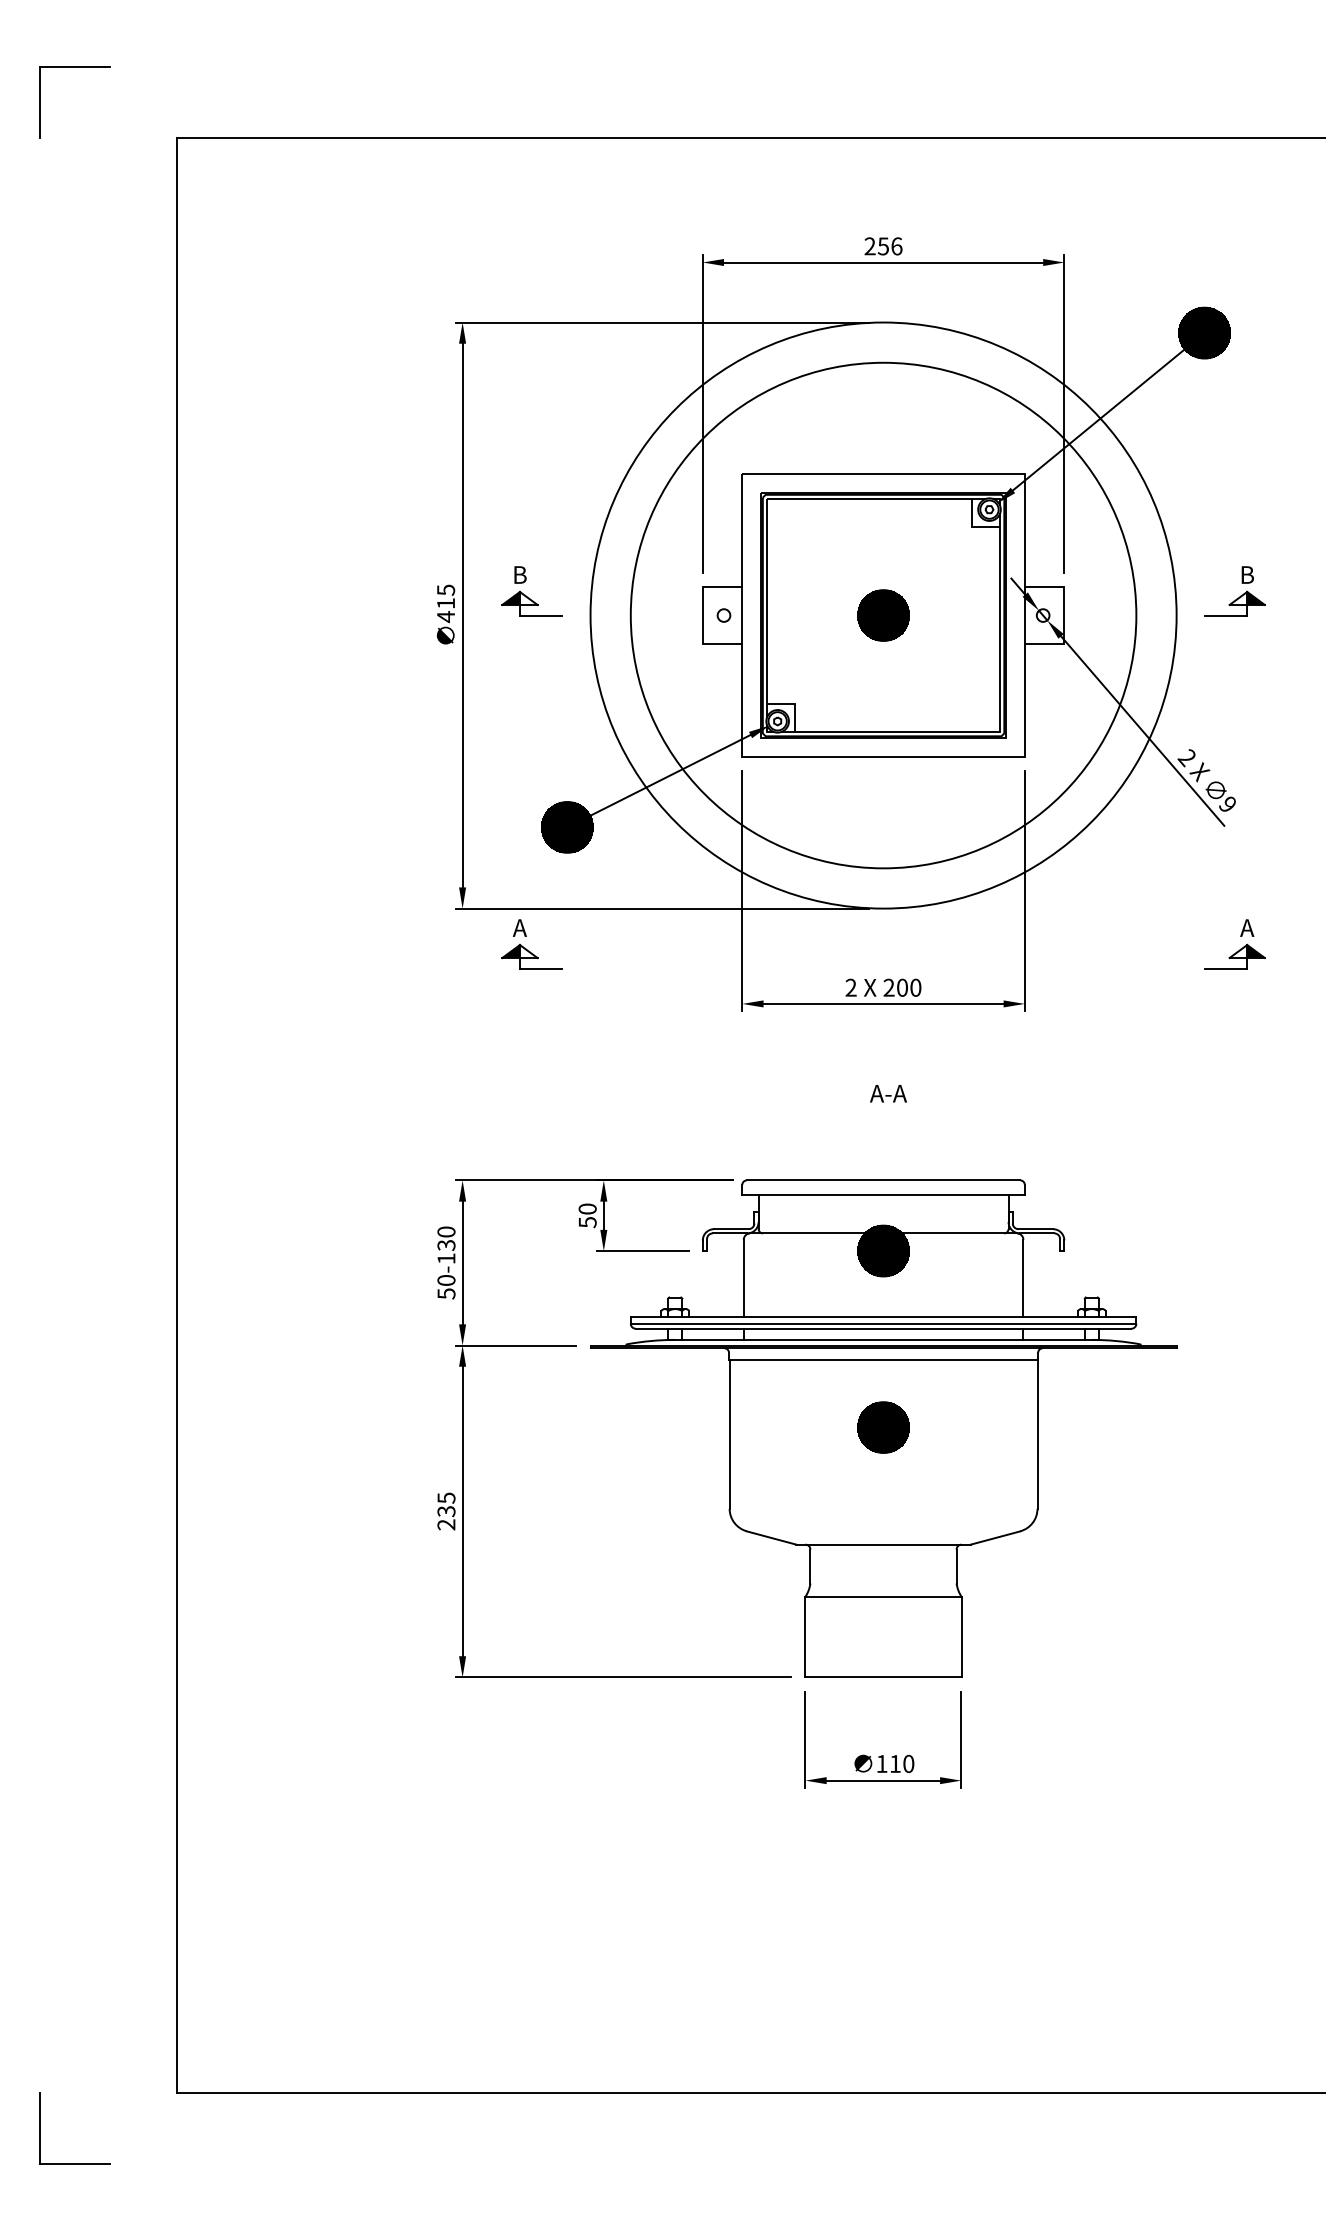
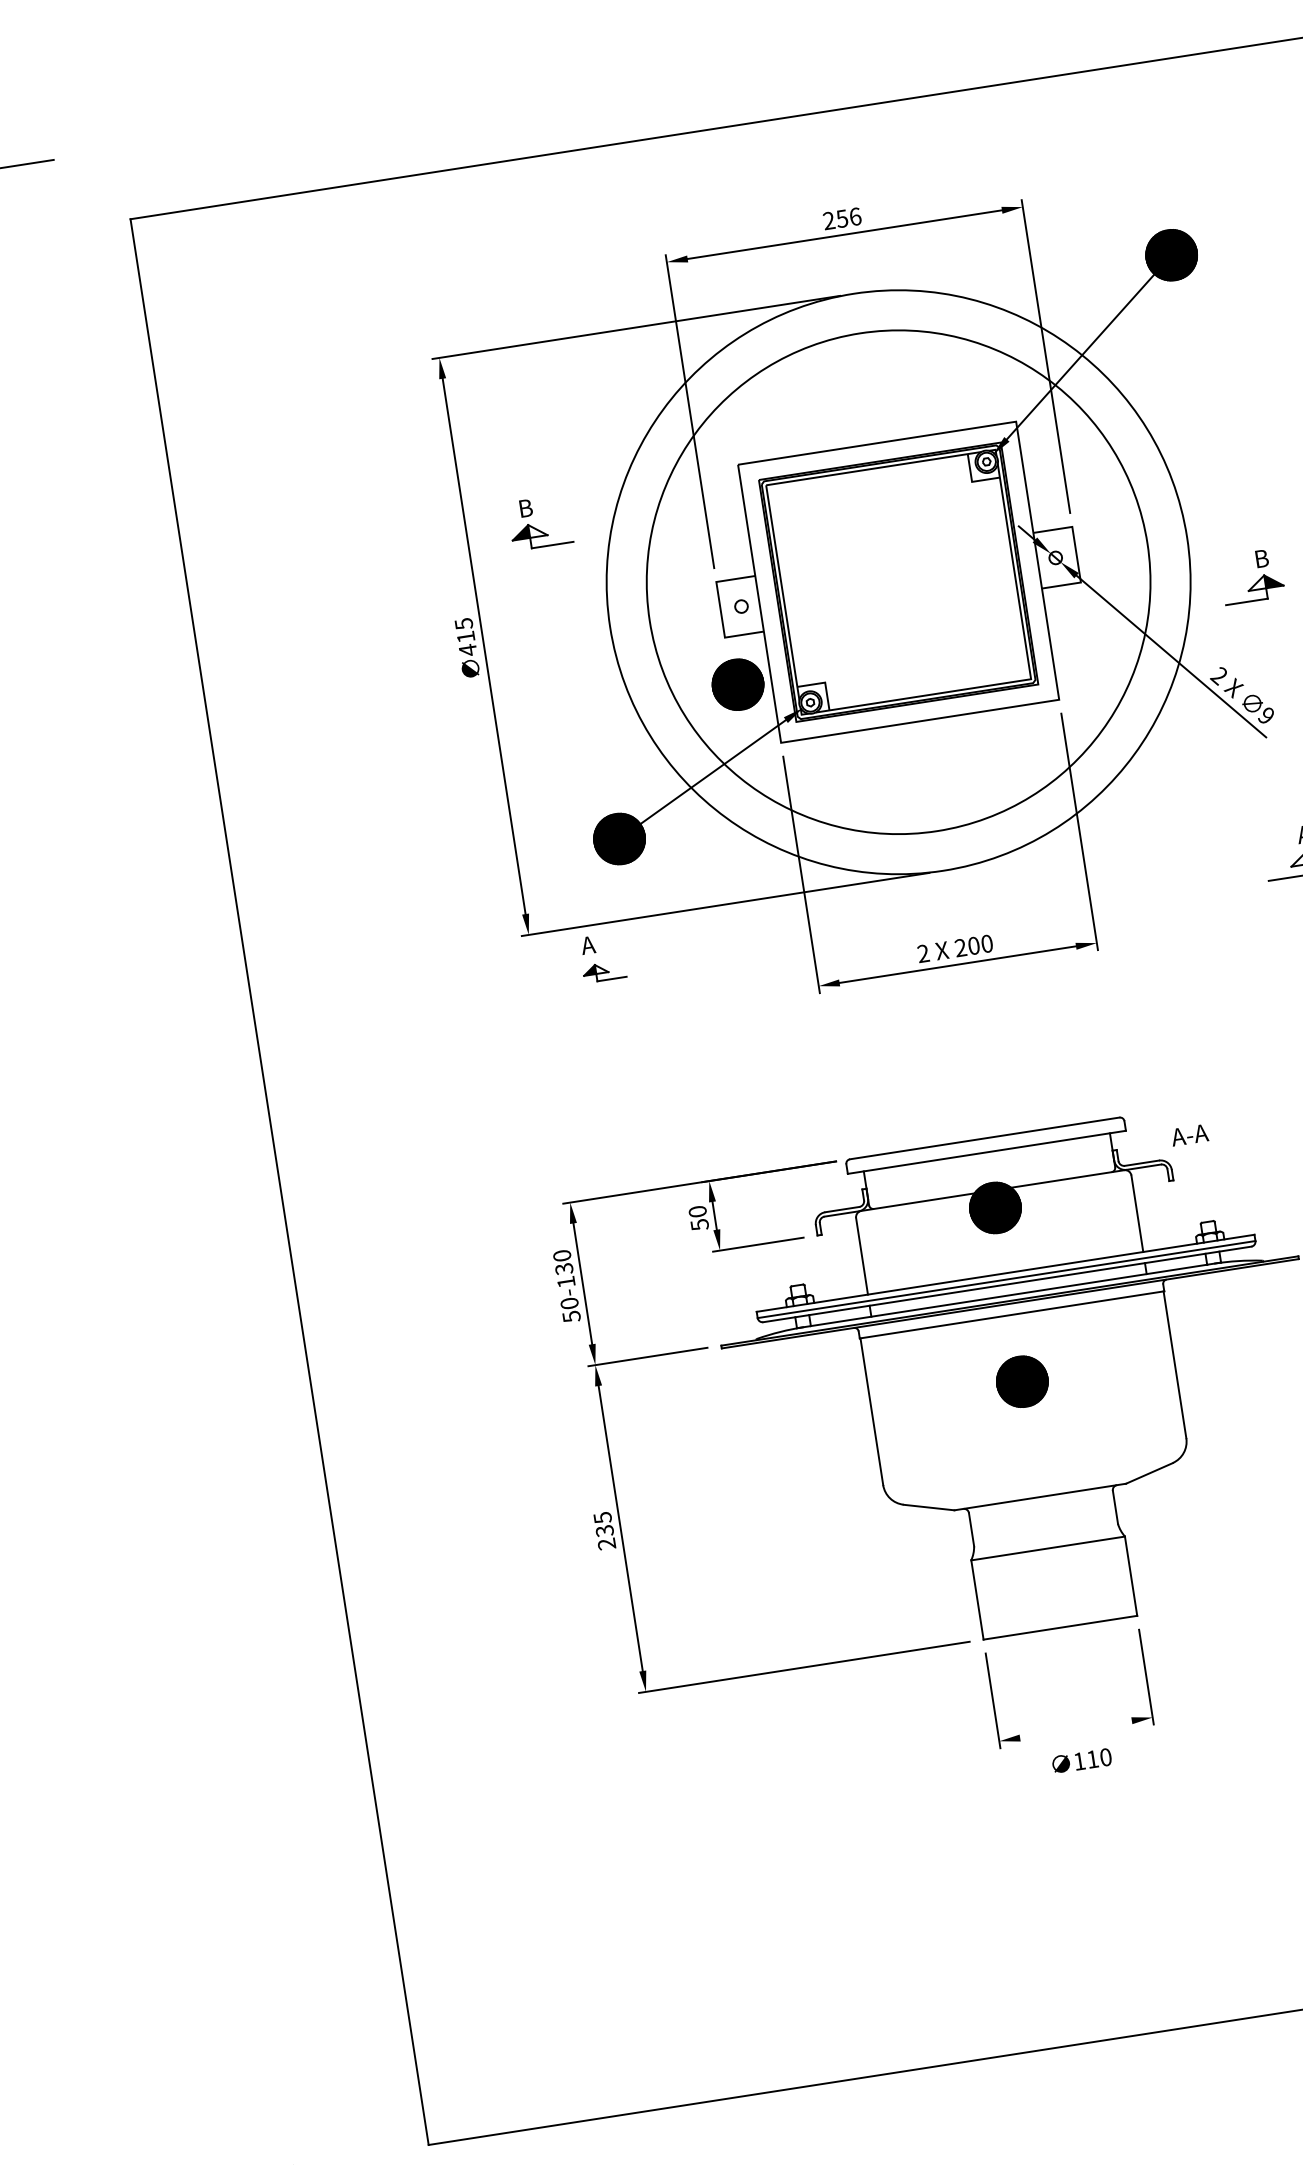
part: (1239, 596) -> (1257, 581), moved
part: (529, 597) -> (538, 529), moved
part: (883, 615) -> (737, 684), moved
part: (531, 956) -> (603, 971), size x0.7
text: (888, 1093) -> (1189, 1134), moved
text: (884, 1763) -> (1081, 1760), moved
line: (883, 1780) -> (1076, 1729), removed

